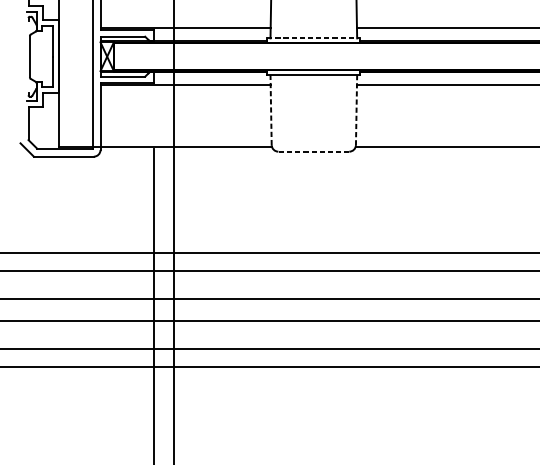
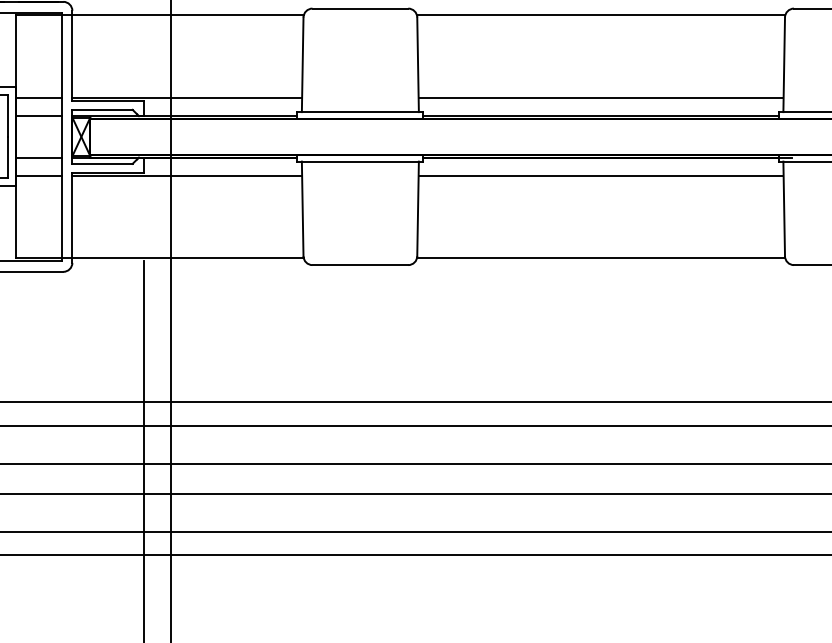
line: (75, 28) -> (38, 98), added
line: (313, 38) -> (360, 112), dashed -> solid
line: (75, 41) -> (38, 116), added
line: (75, 71) -> (38, 157), added
line: (75, 85) -> (38, 175), added
line: (270, 109) -> (302, 208), dashed -> solid
line: (356, 110) -> (418, 209), dashed -> solid
line: (313, 151) -> (360, 265), dashed -> solid

